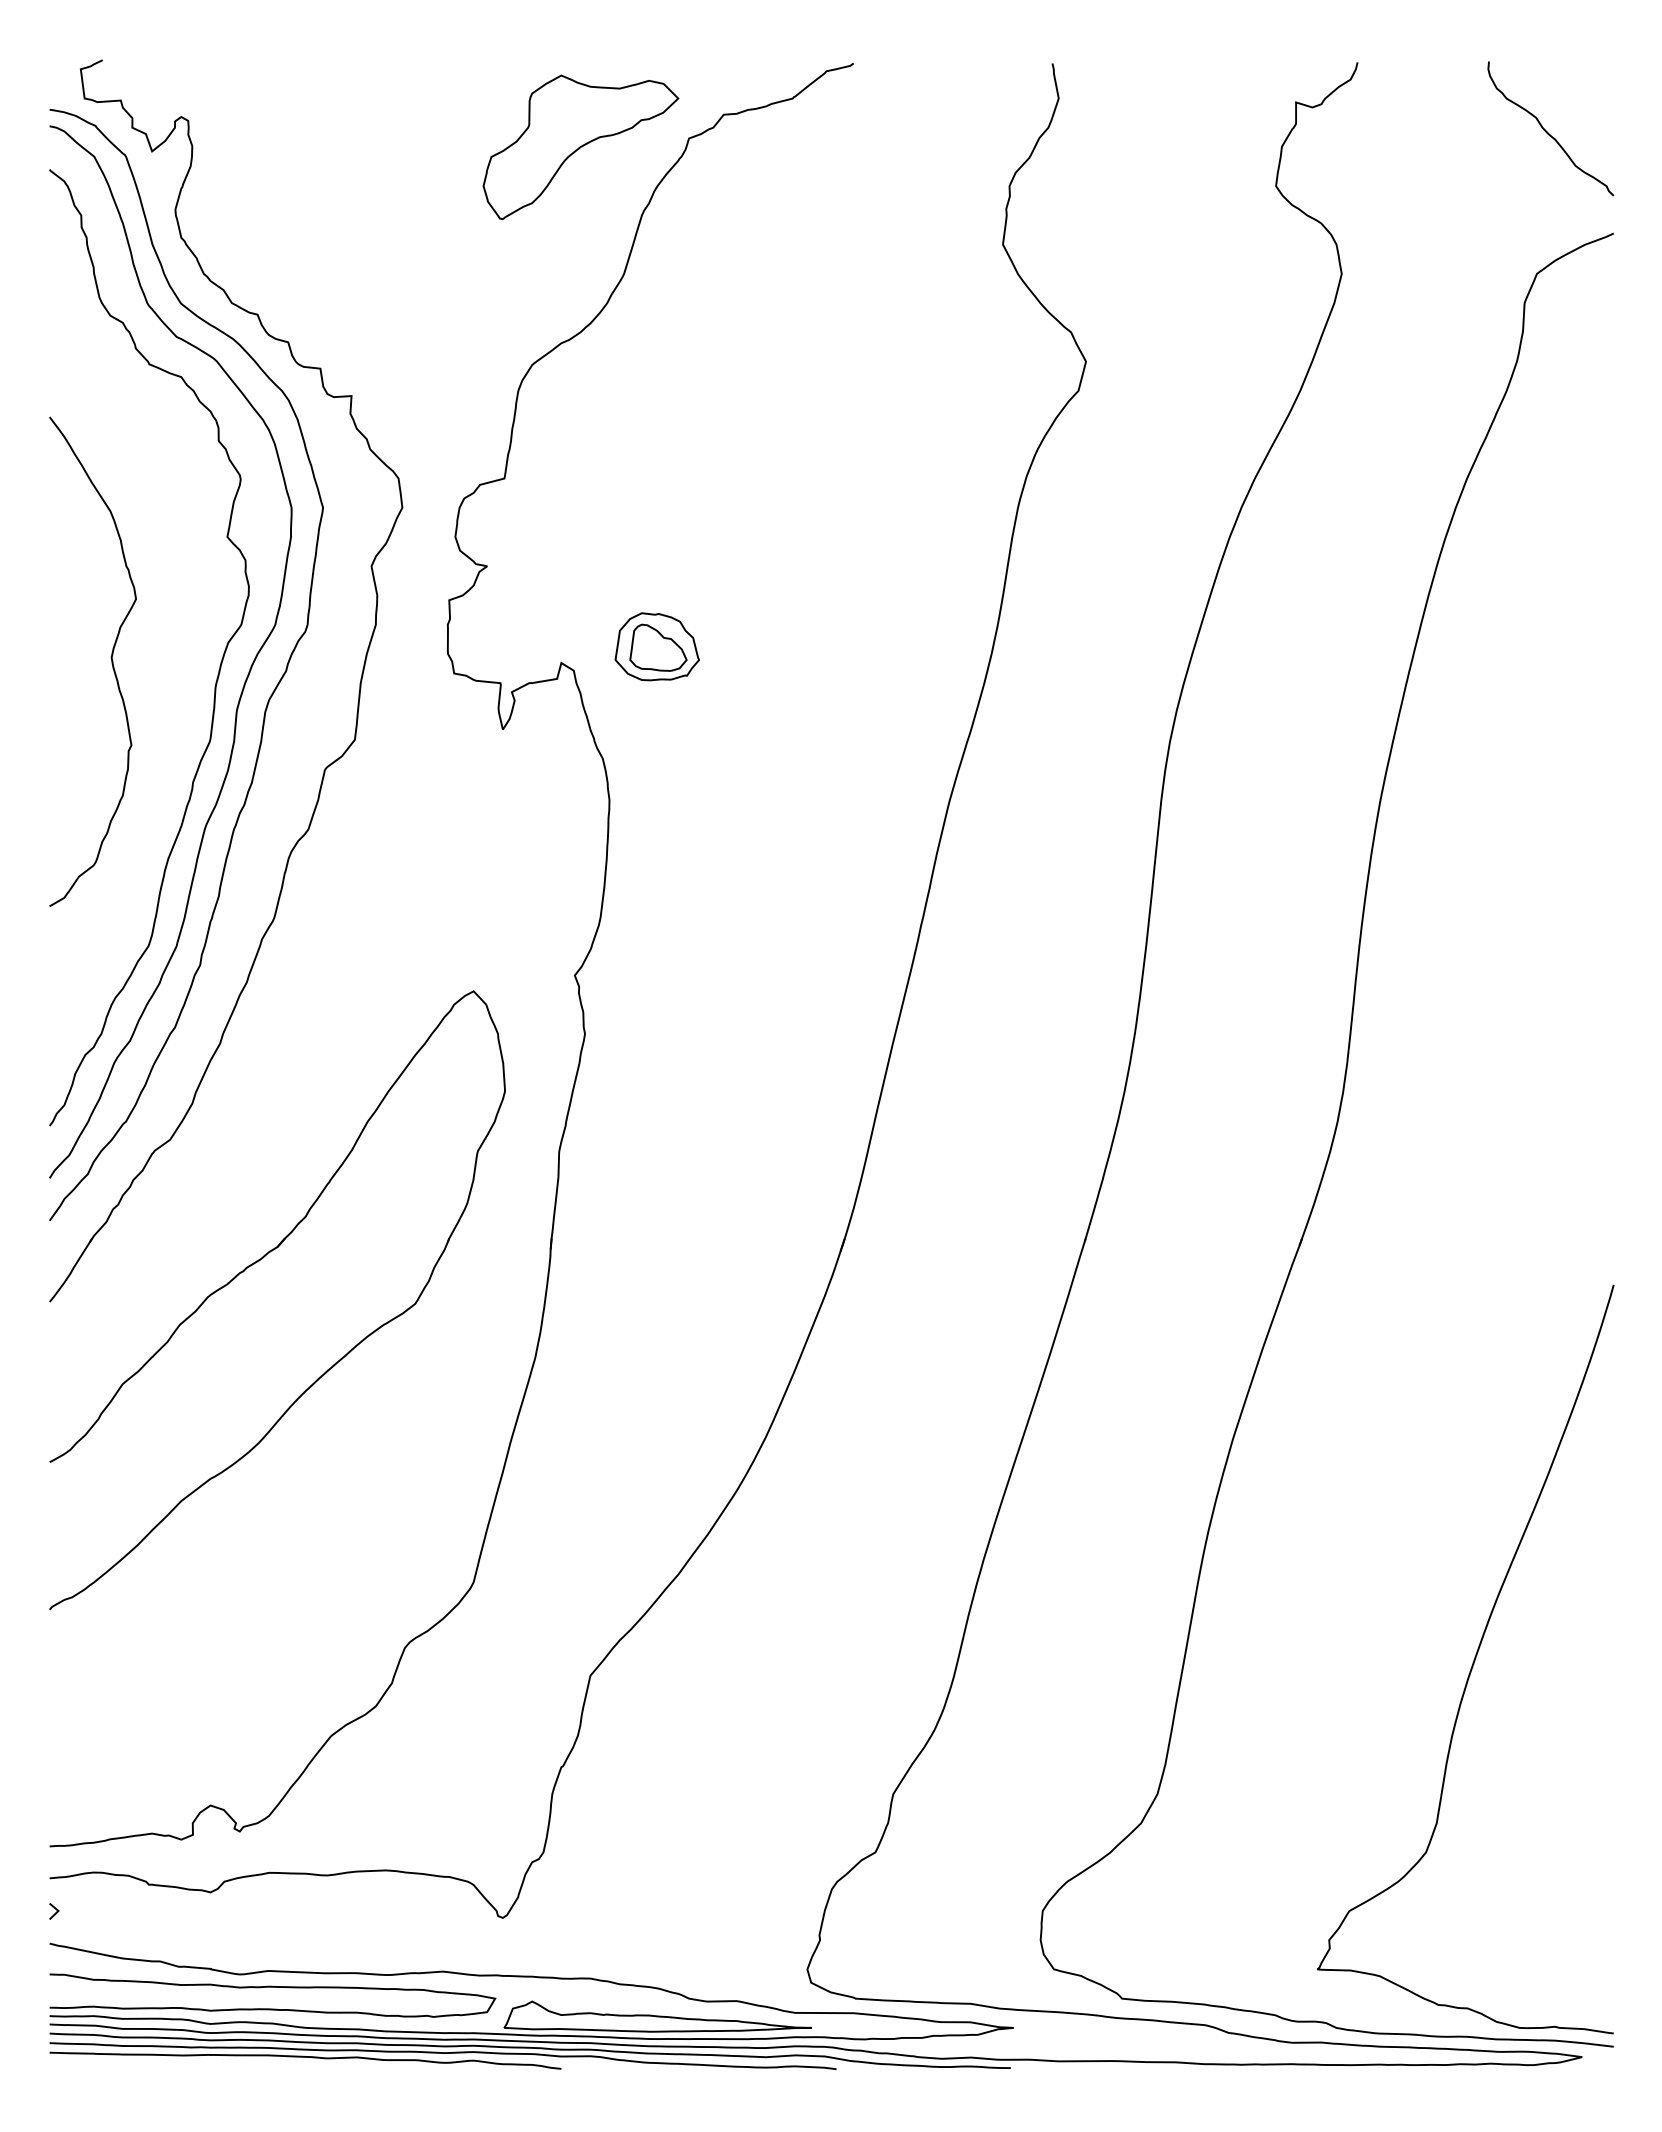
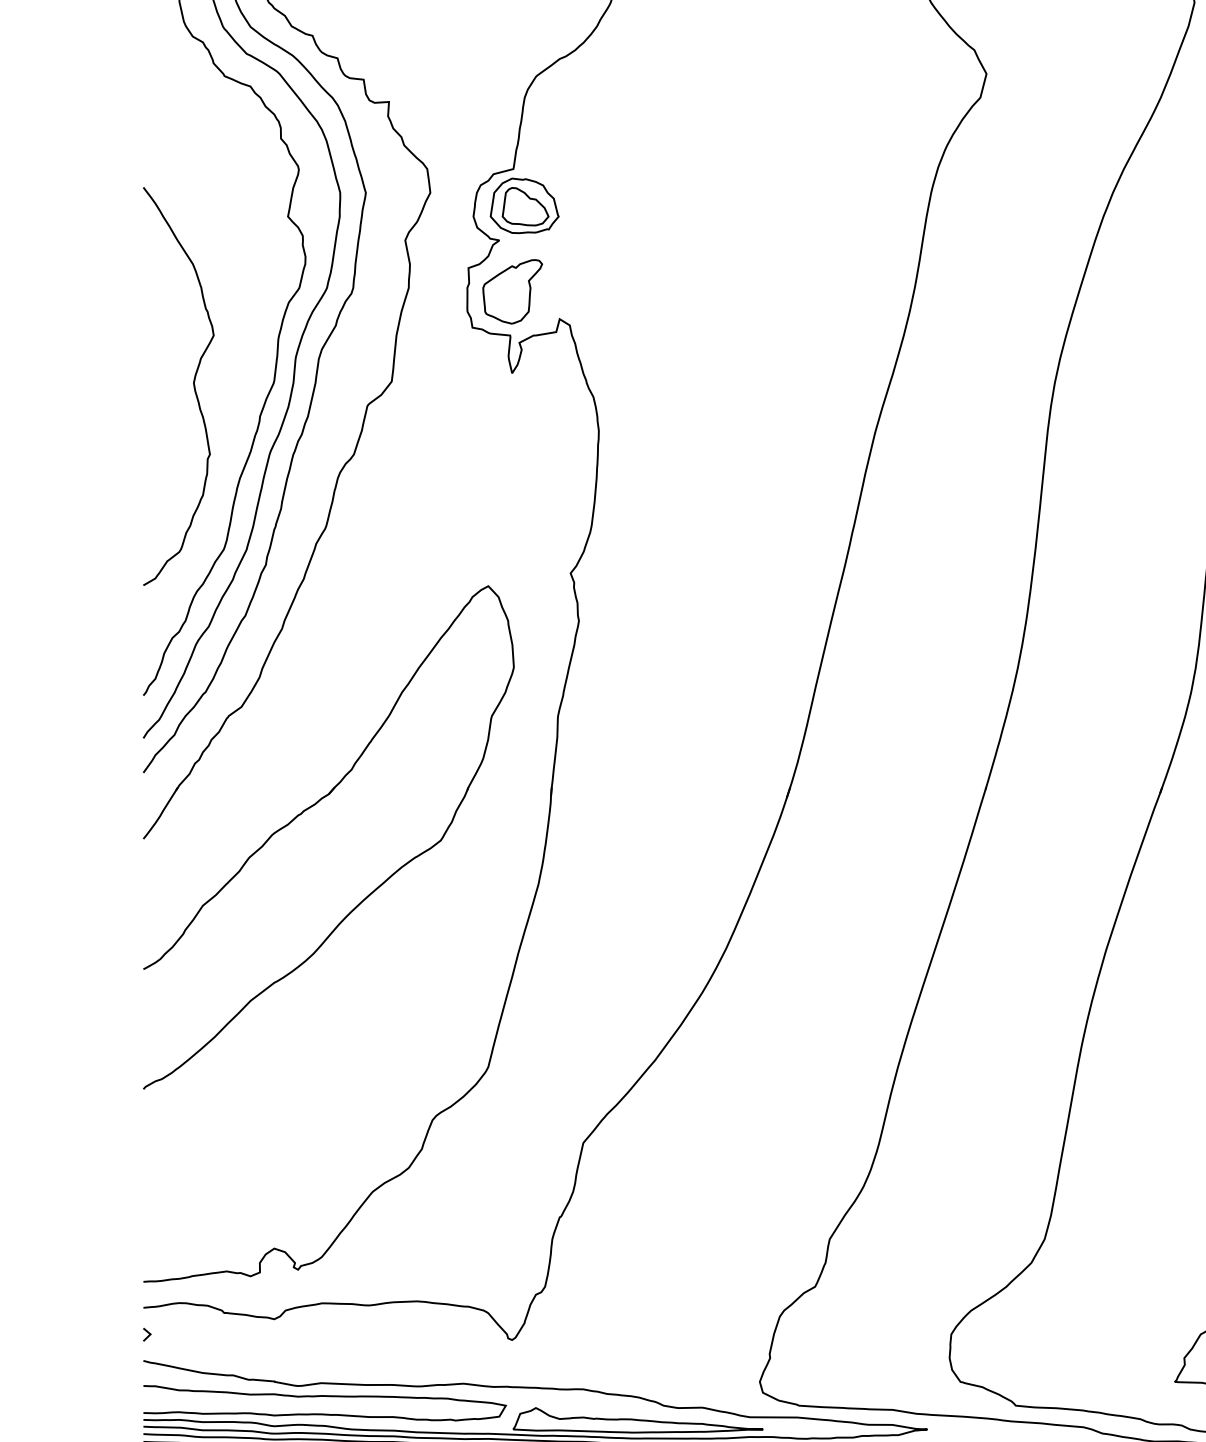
part: (503, 629) -> (512, 291), added
part: (656, 646) -> (524, 205), moved
curve: (110, 658) -> (192, 383), moved

